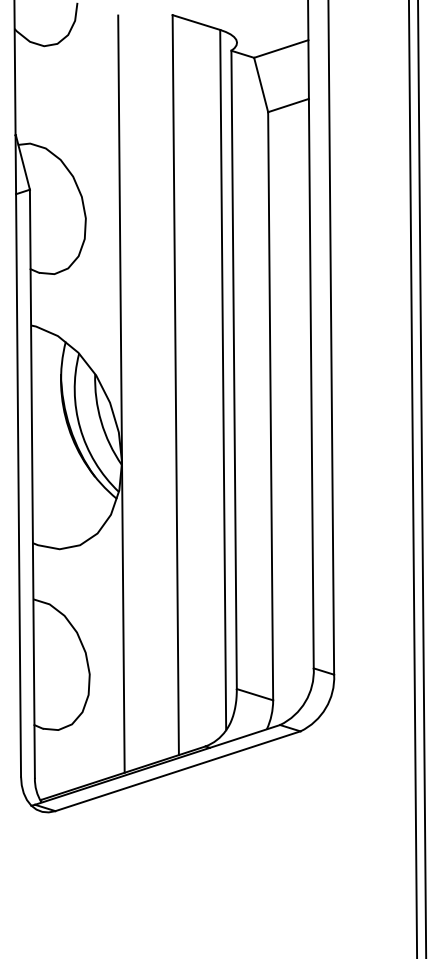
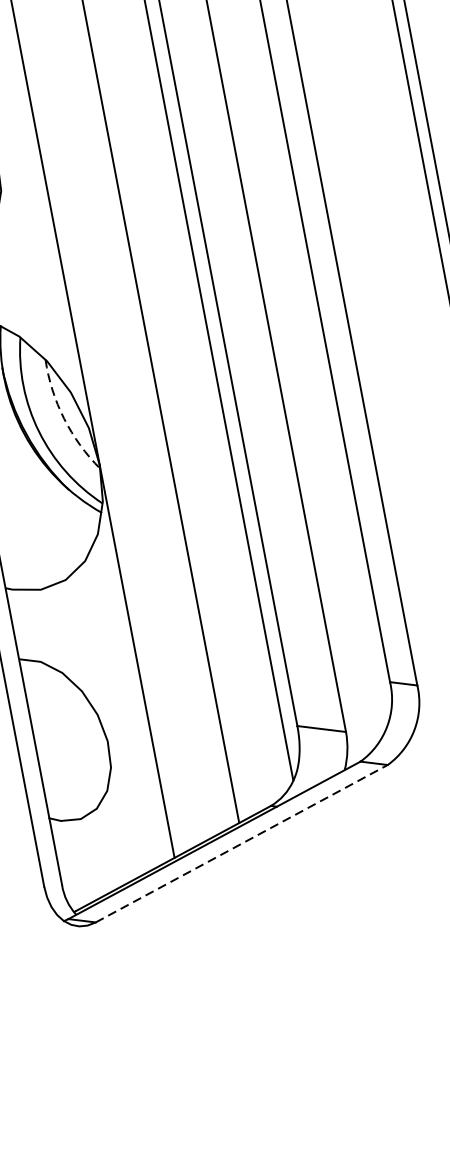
arc: (101, 421) -> (64, 418), solid -> dashed
line: (177, 771) -> (241, 844), solid -> dashed

